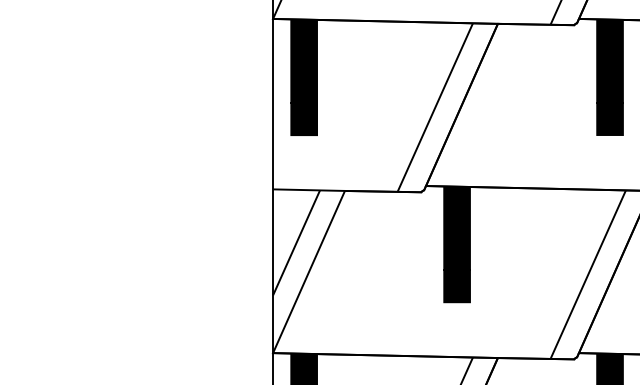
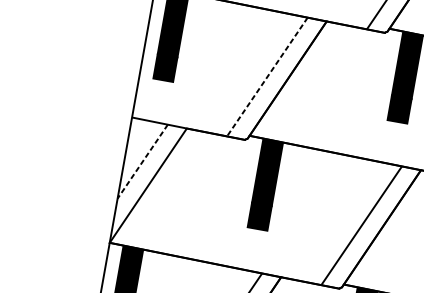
line: (435, 108) -> (267, 77), solid -> dashed
line: (296, 242) -> (142, 161), solid -> dashed

